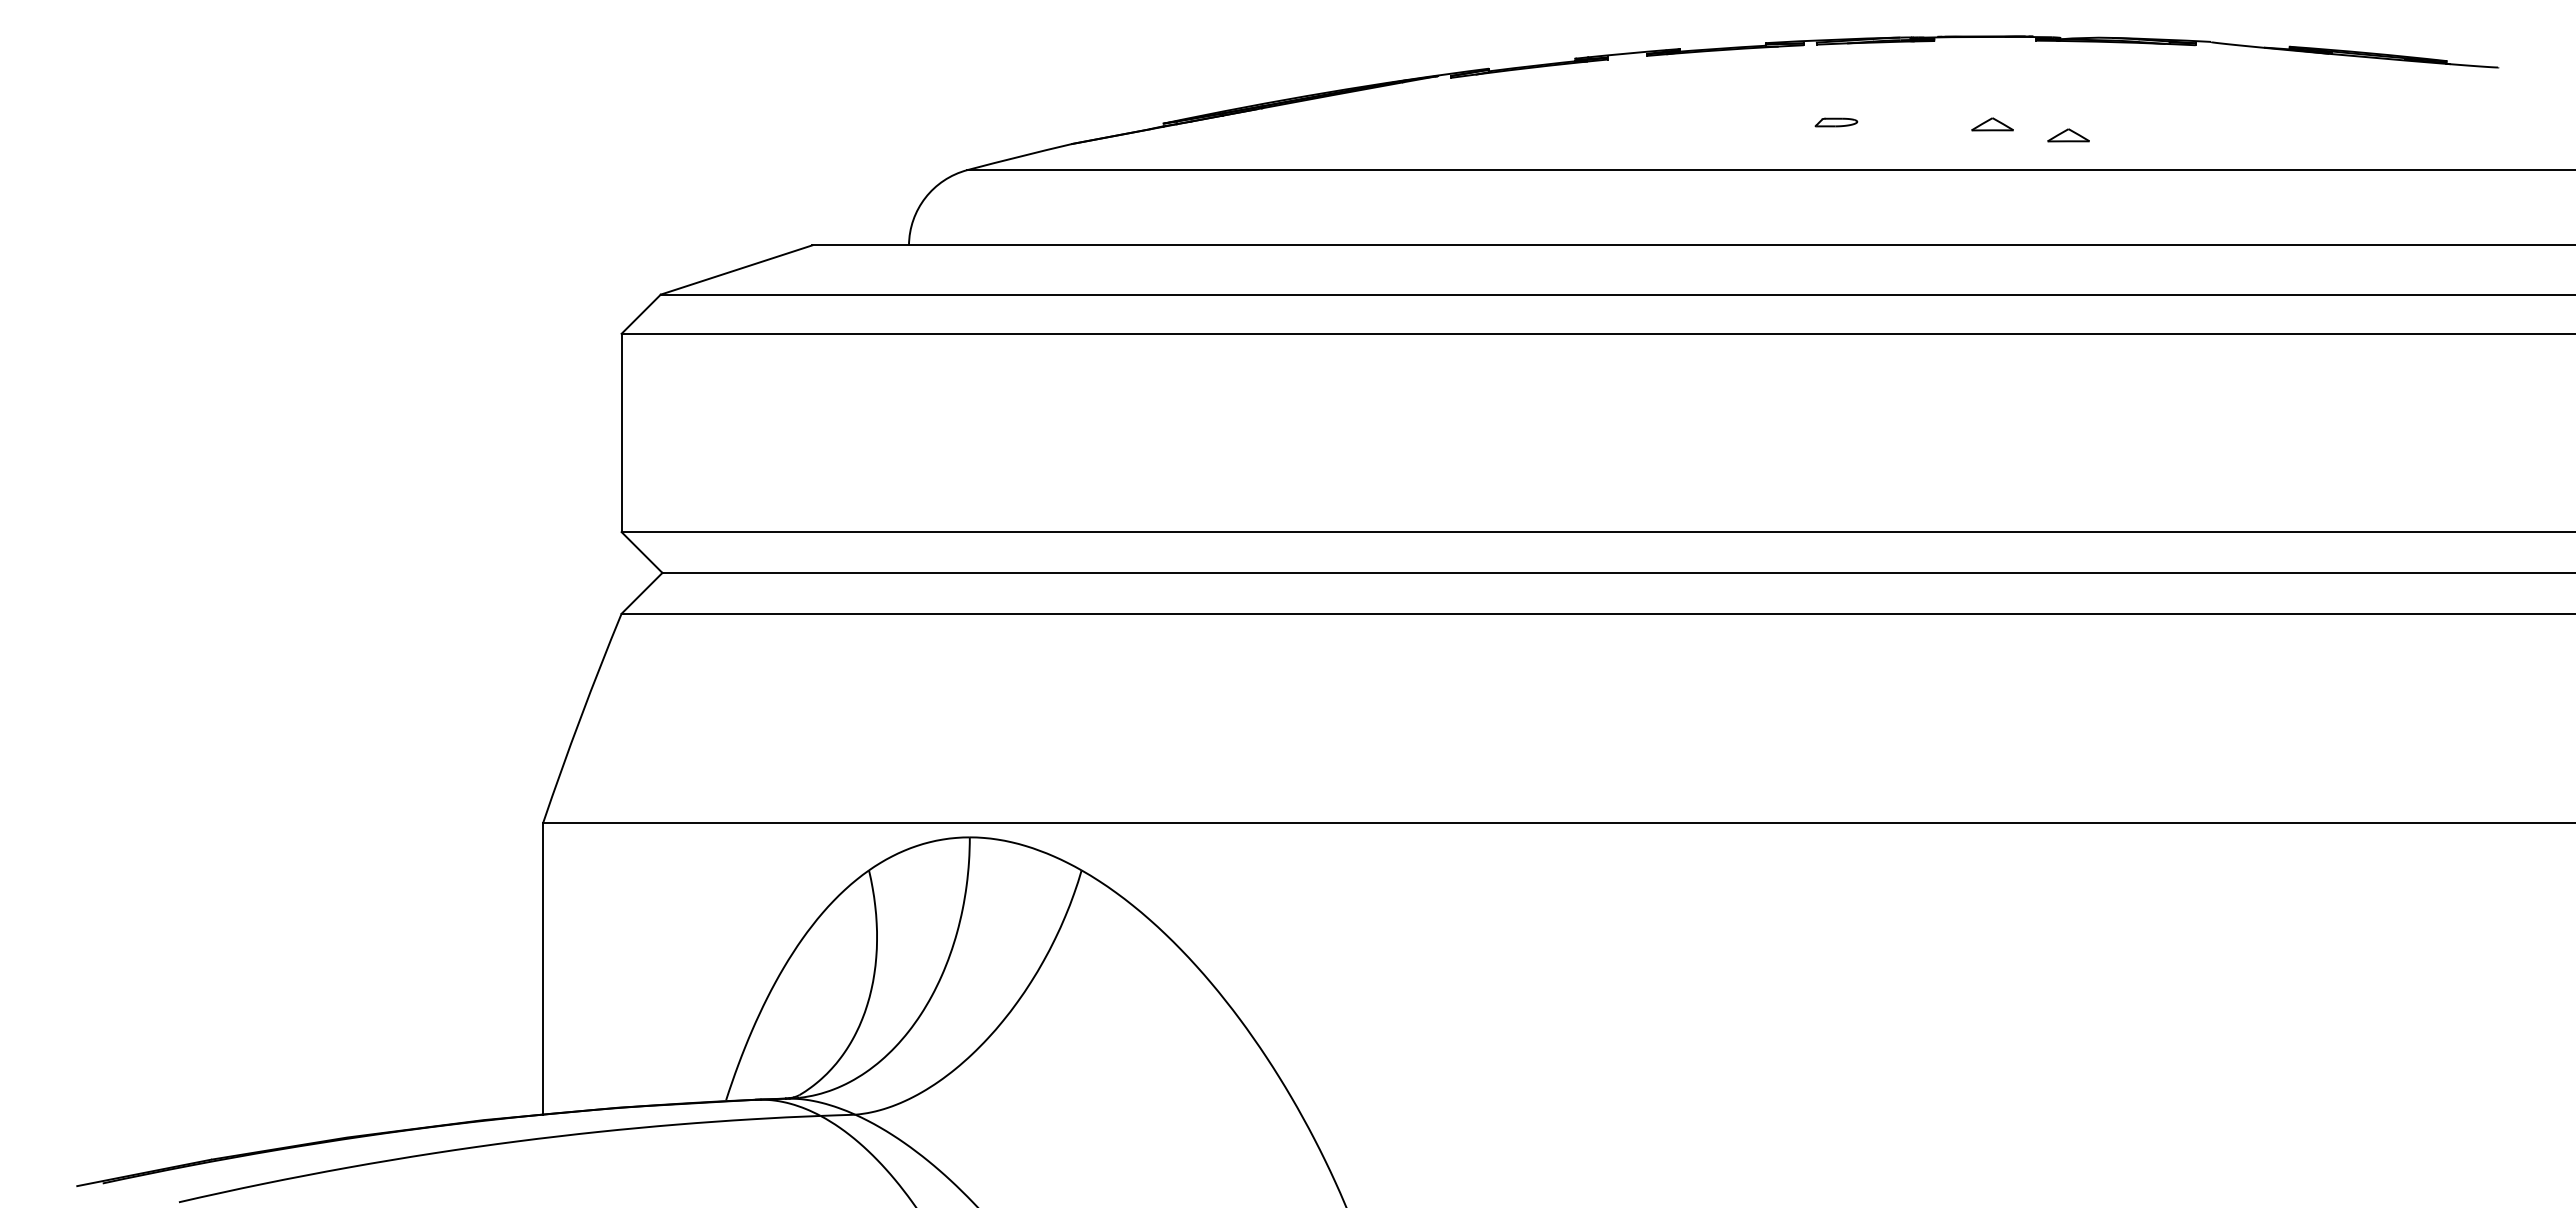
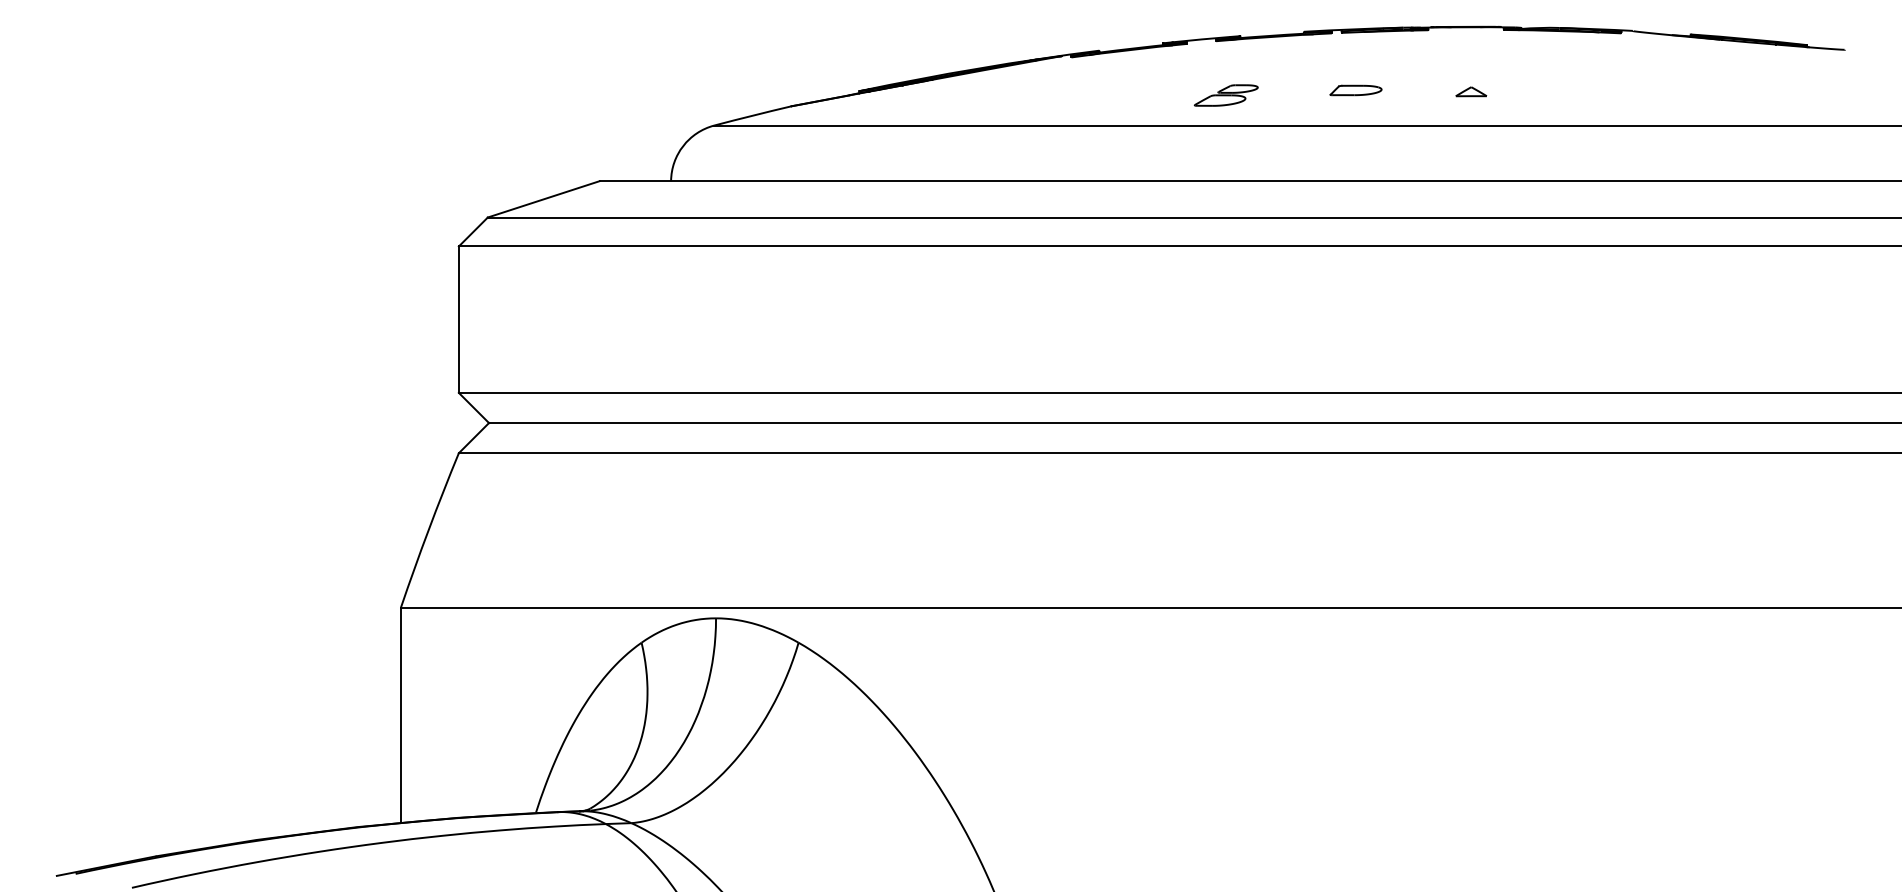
part: (1836, 122) -> (1356, 90), size x1.67
part: (1660, 129) -> (1226, 95), added
part: (2068, 135) -> (1527, 100), removed

